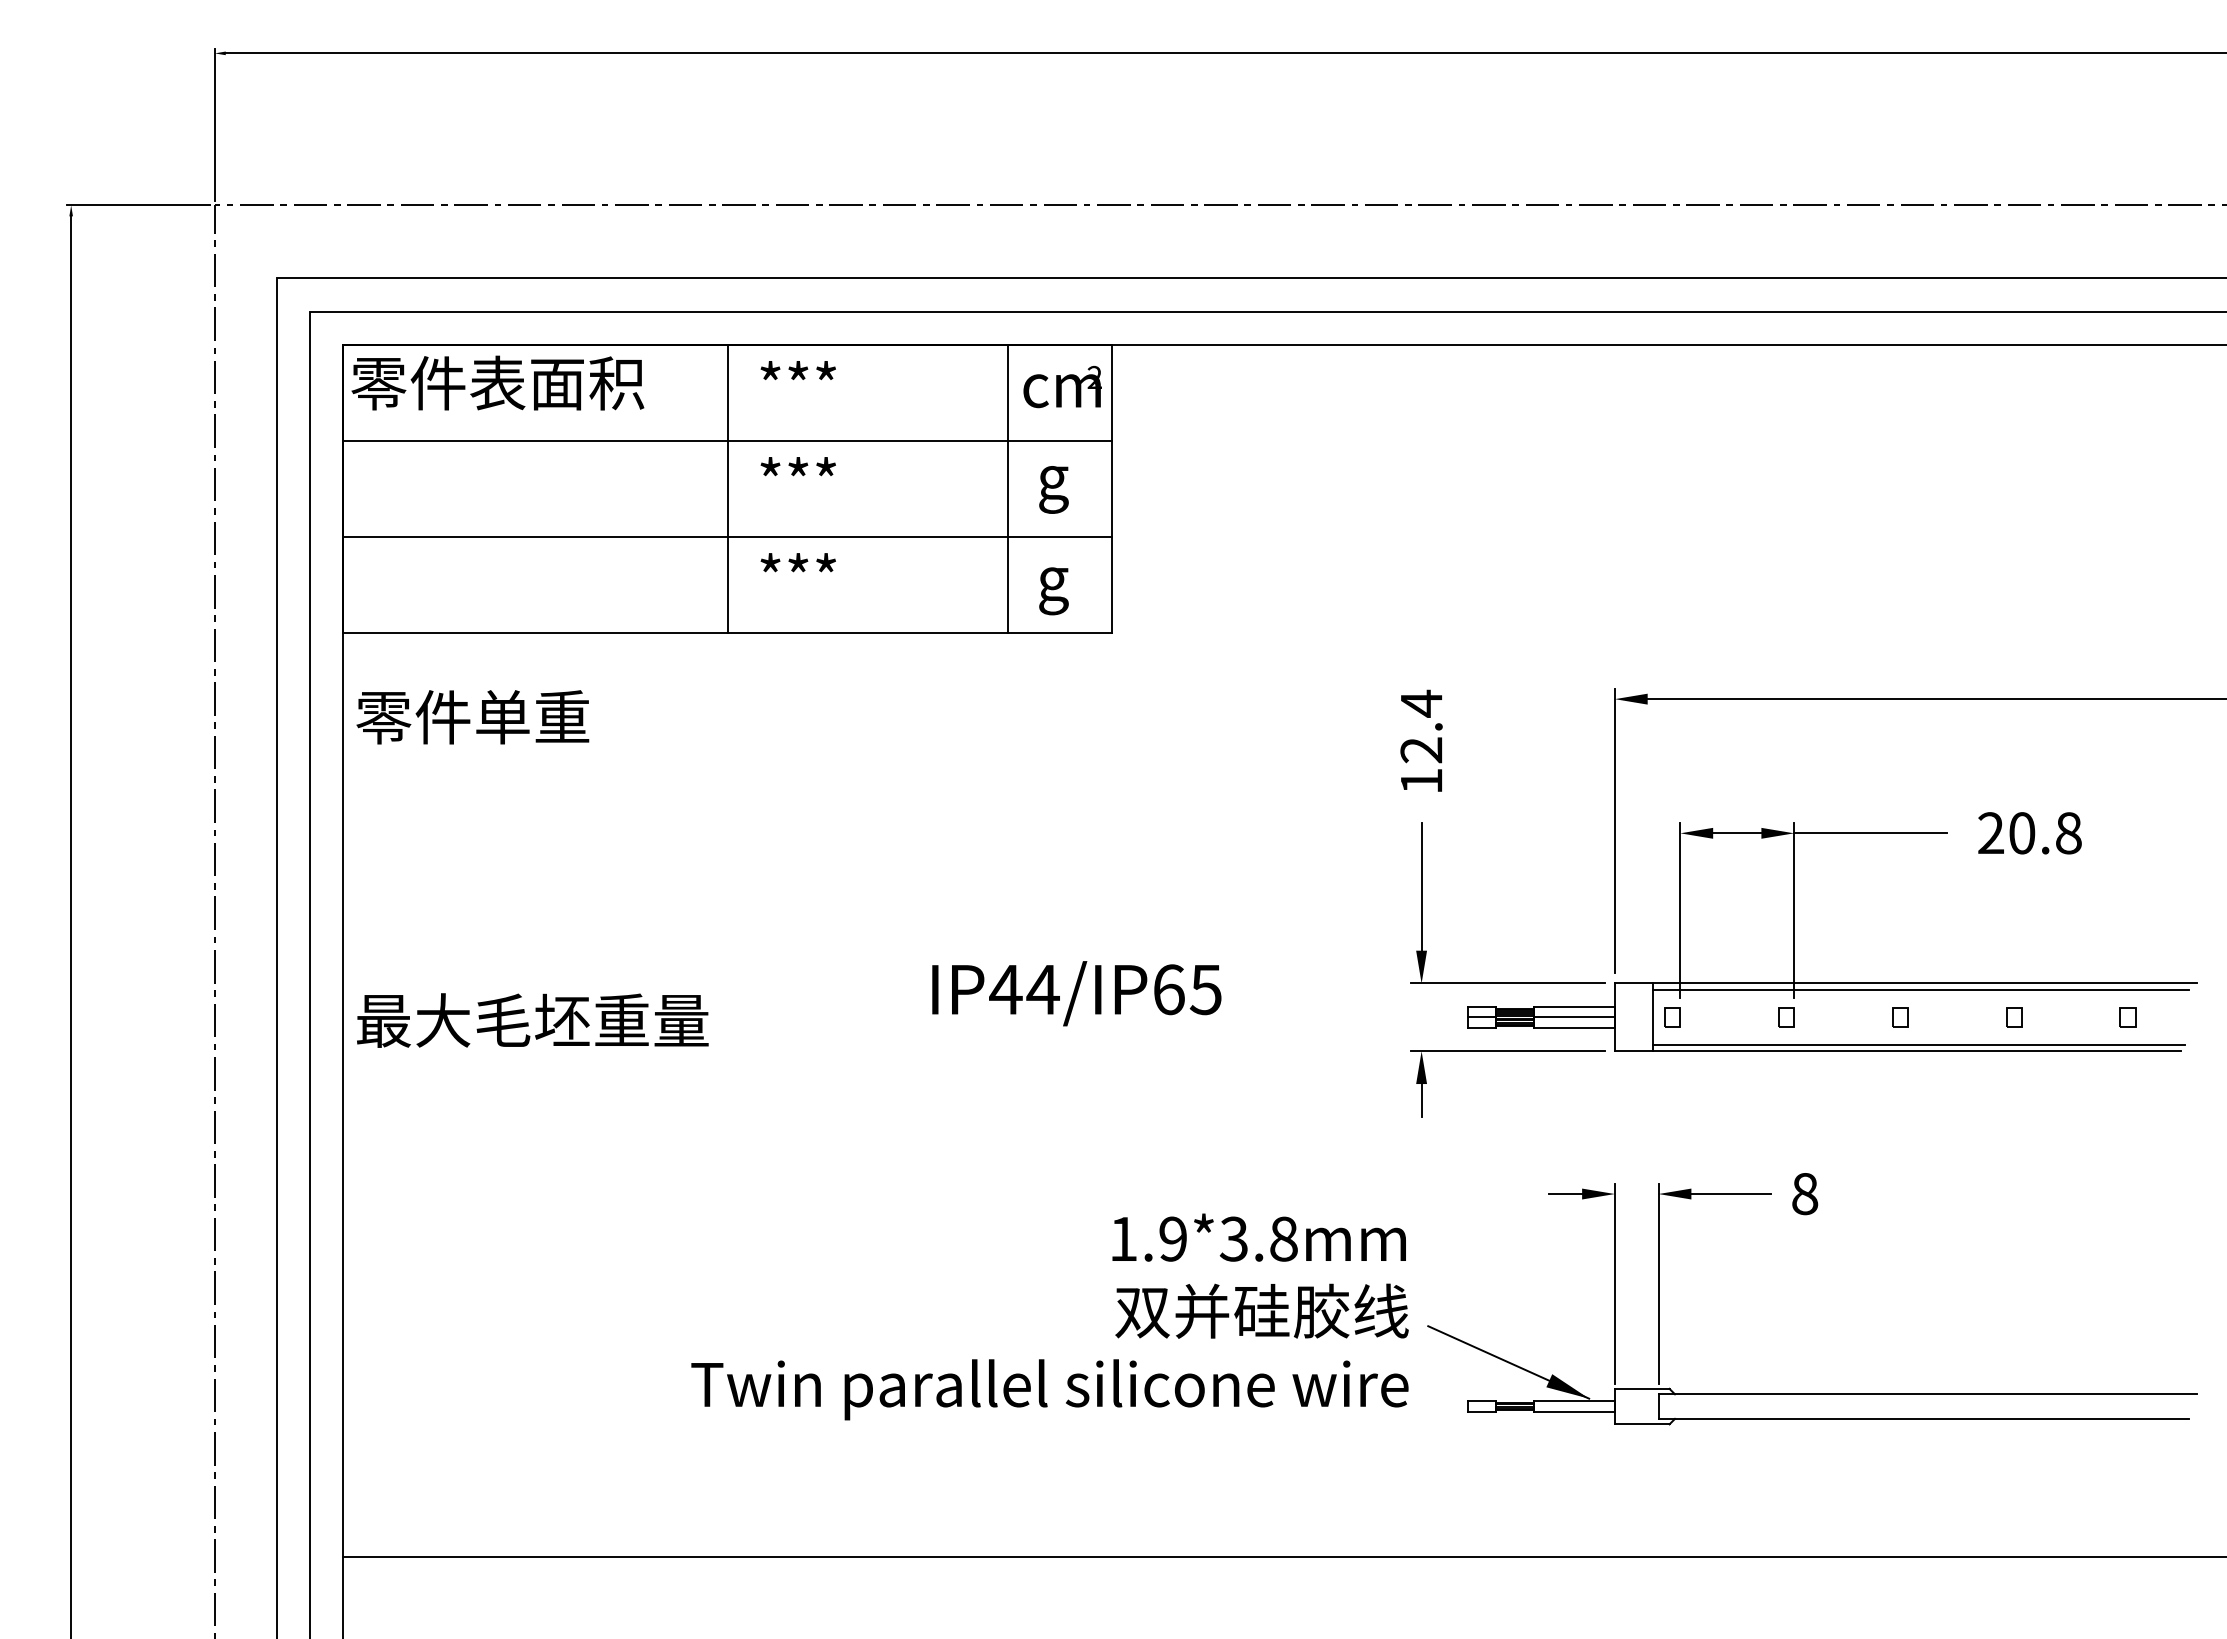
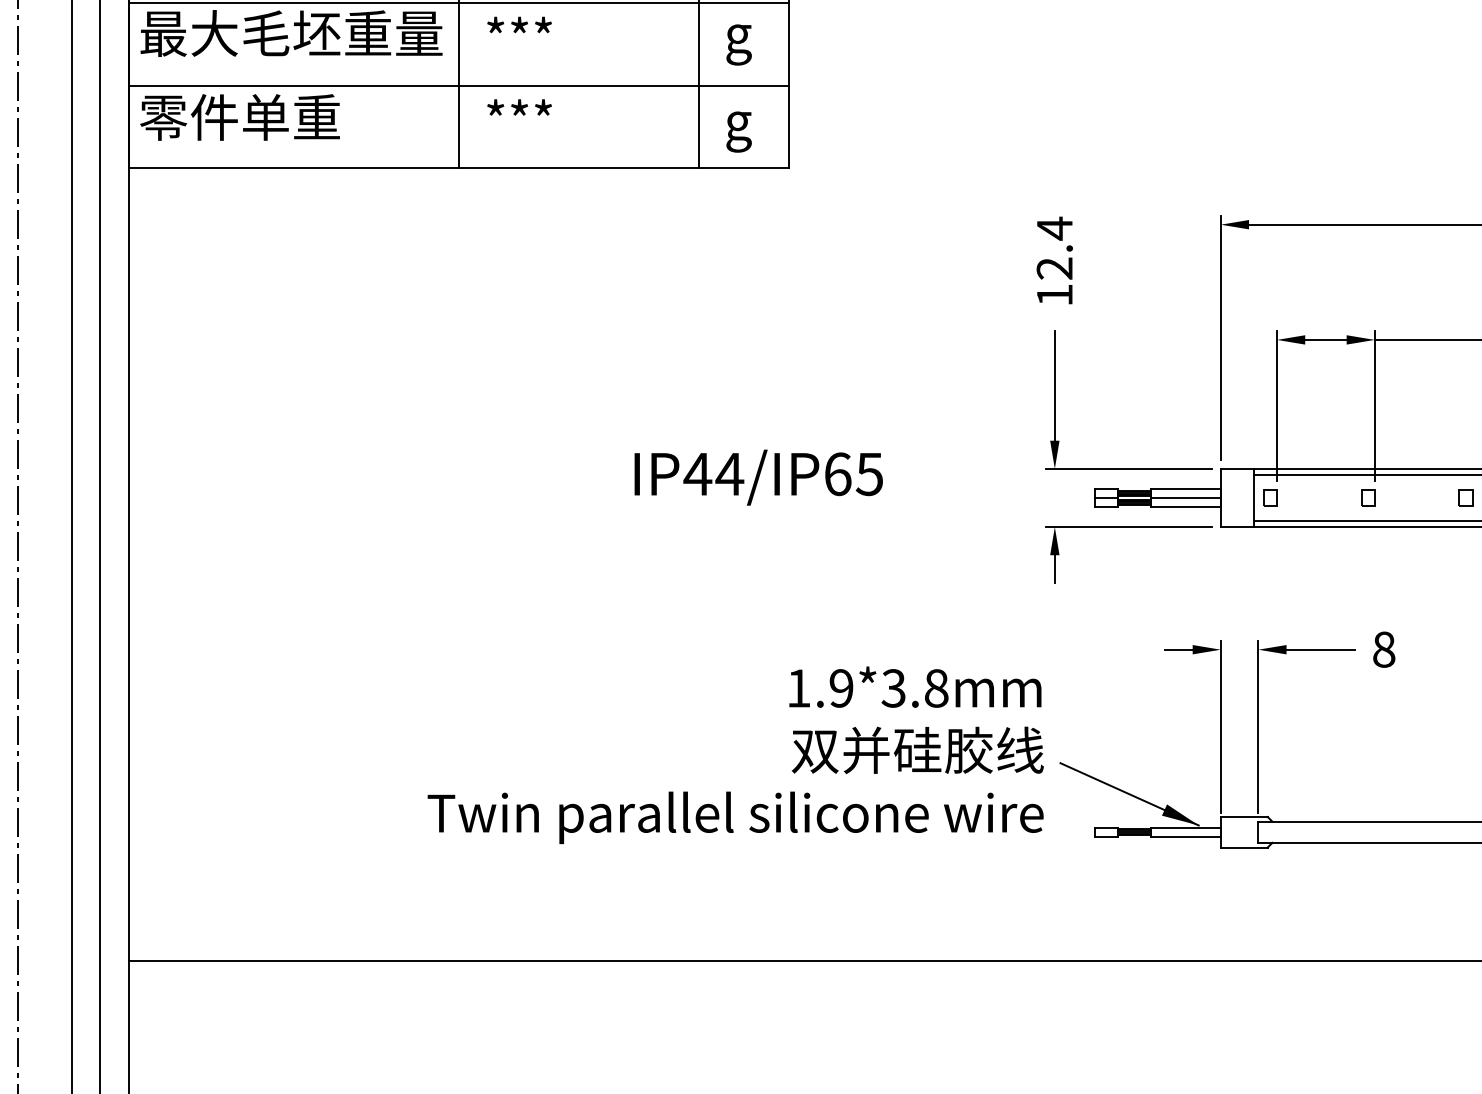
text: (472, 717) -> (239, 117), moved
text: (532, 1020) -> (291, 33), moved

